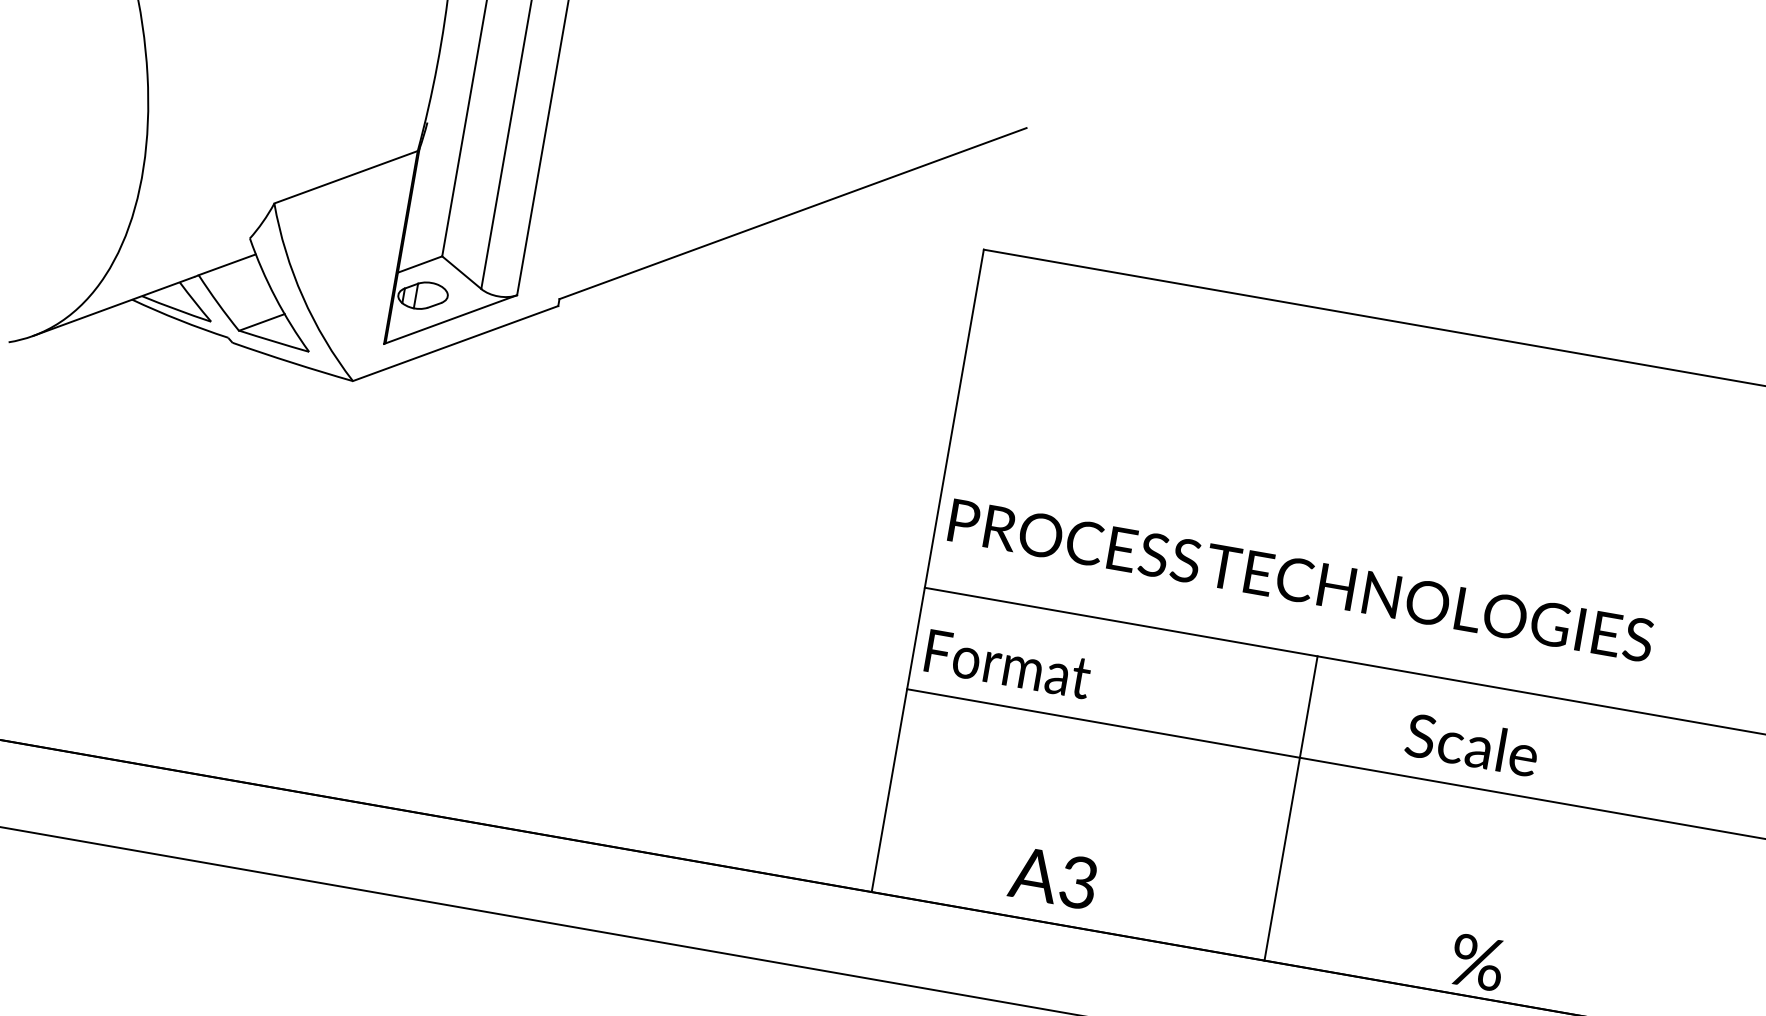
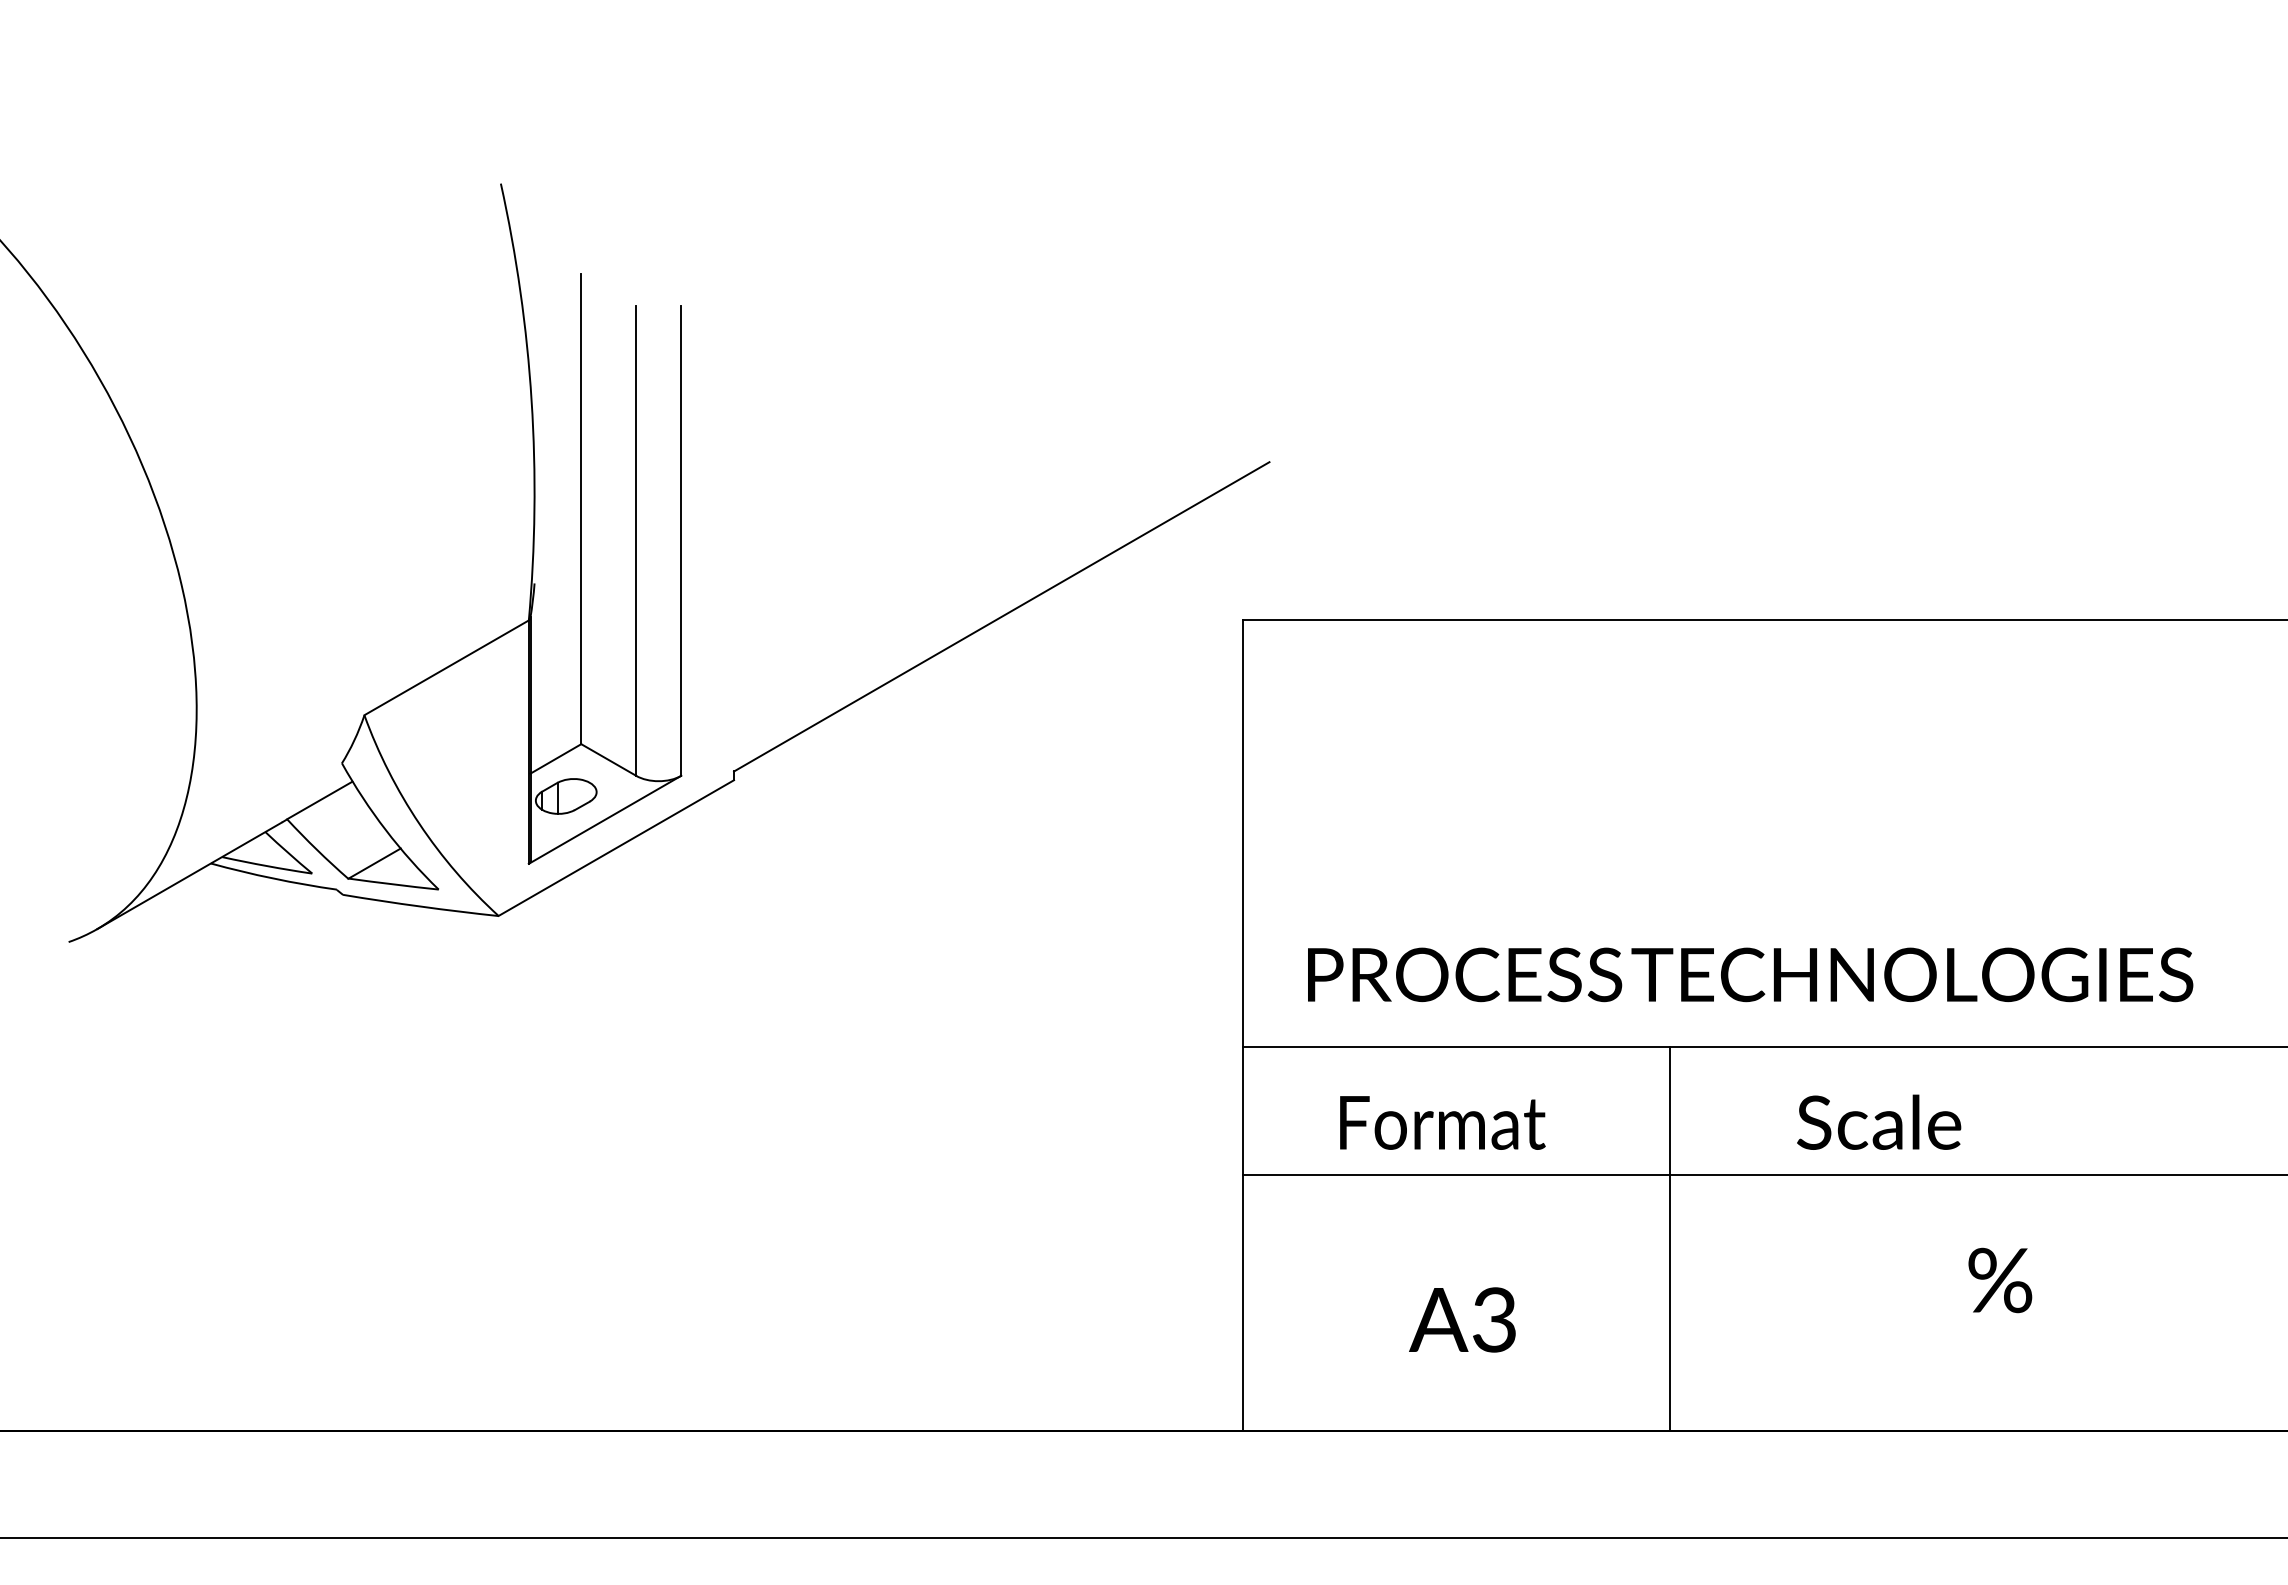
text: (1301, 580) -> (1750, 974), moved
text: (1008, 664) -> (1442, 1122), moved
text: (1472, 744) -> (1879, 1121), moved
line: (1290, 808) -> (1669, 1238), moved
text: (1053, 877) -> (1462, 1319), moved
text: (1477, 962) -> (2000, 1280), moved

